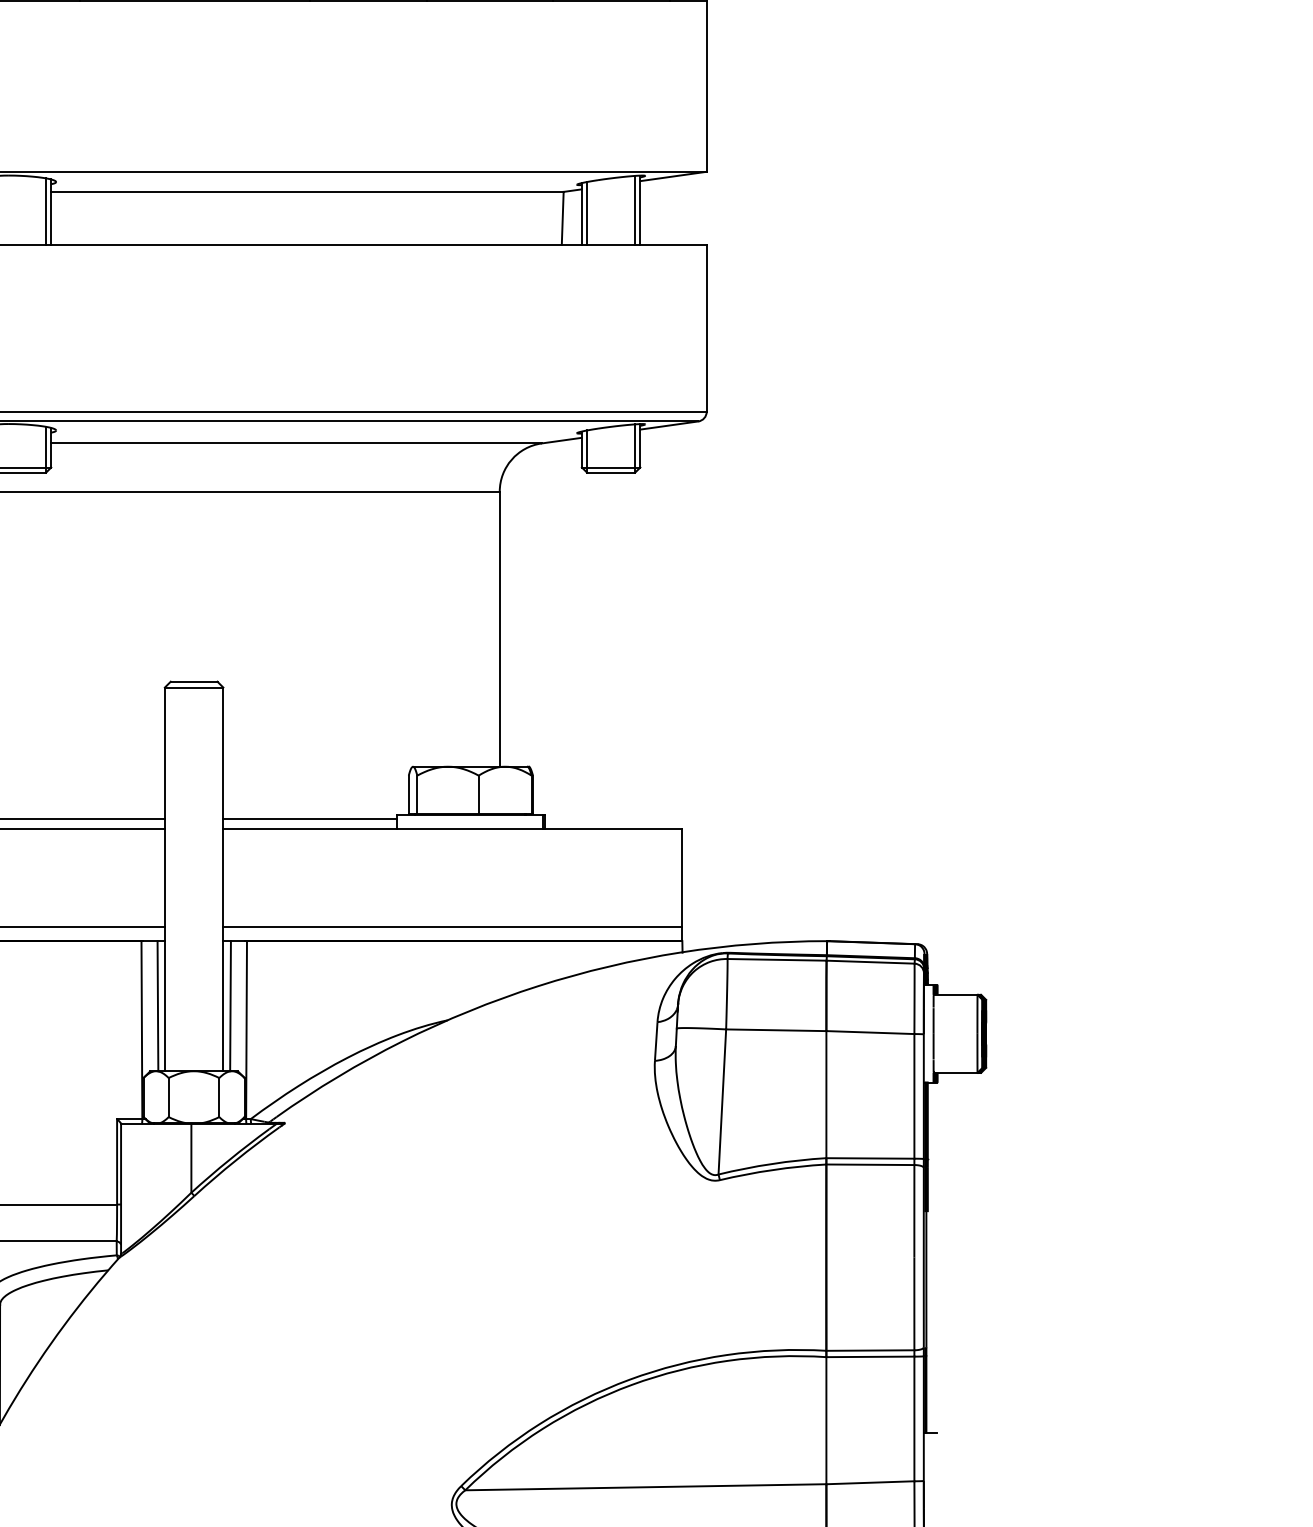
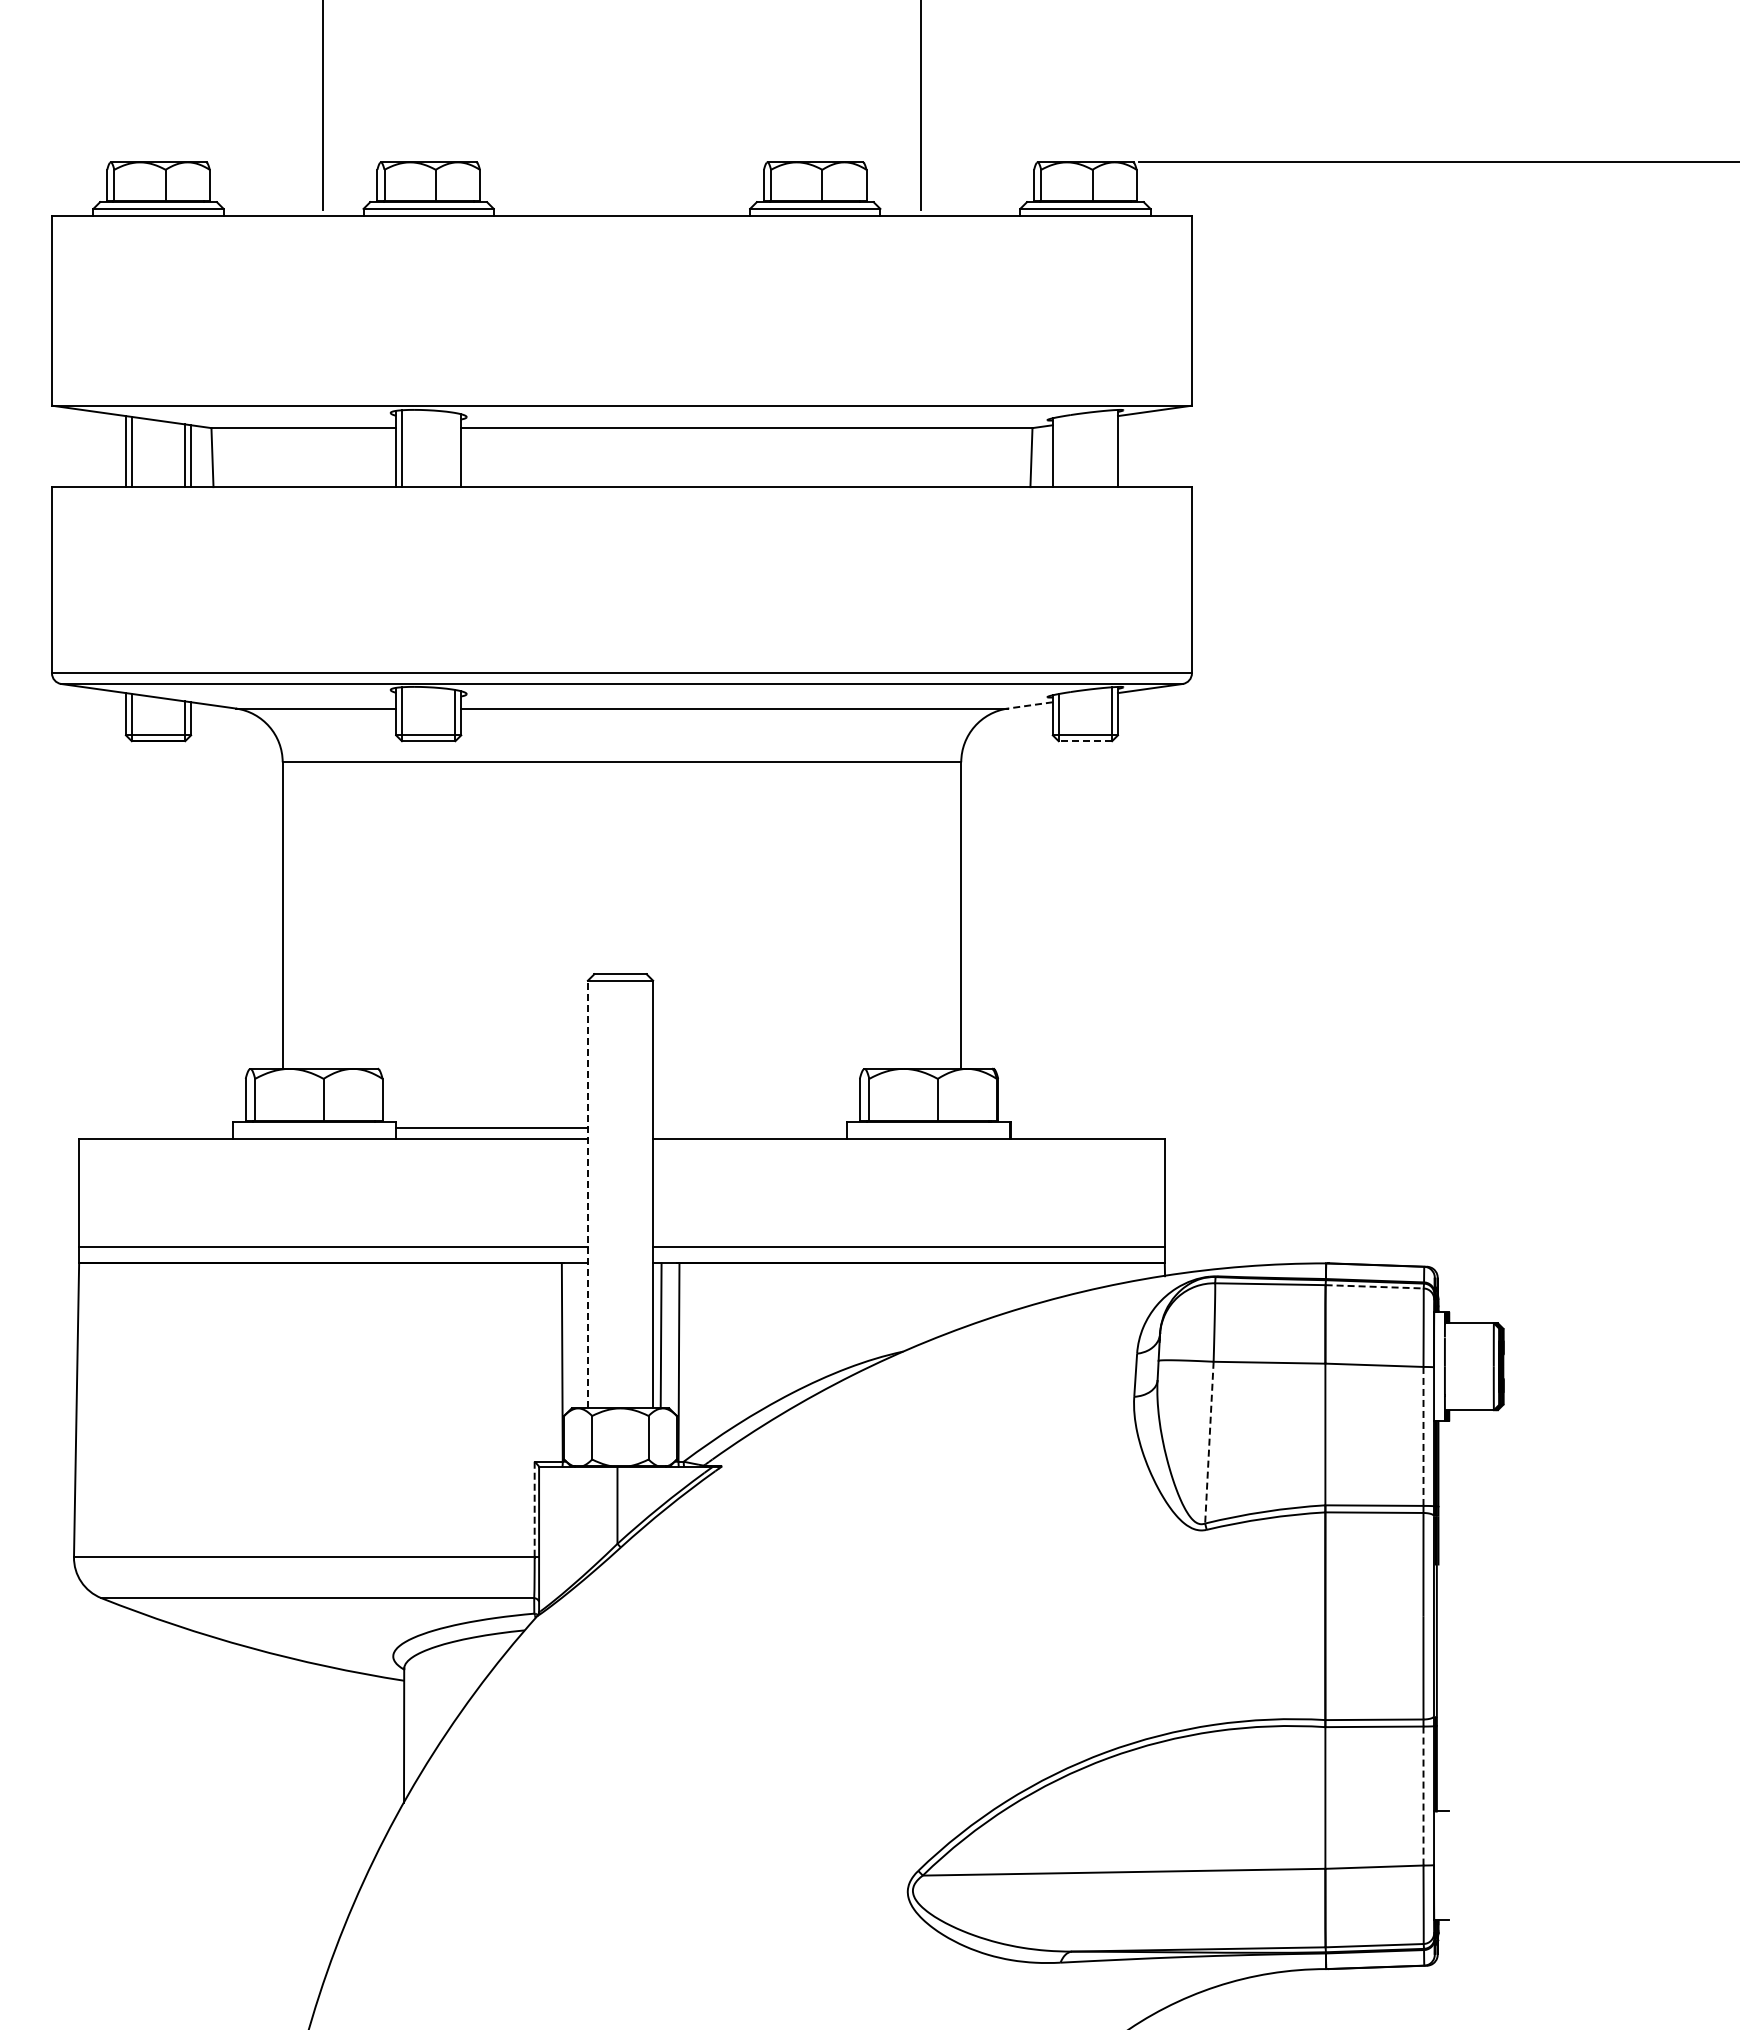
line: (635, 210) -> (1112, 448), removed
line: (46, 211) -> (455, 450), removed
line: (586, 213) -> (1058, 452), removed
line: (561, 440) -> (1030, 705), solid -> dashed
line: (611, 473) -> (1085, 741), solid -> dashed
line: (309, 819) -> (749, 1127), removed
line: (164, 879) -> (587, 1194), solid -> dashed
line: (871, 961) -> (1375, 1286), solid -> dashed
line: (157, 1005) -> (579, 1335), removed
line: (914, 1096) -> (1423, 1436), solid -> dashed
line: (722, 1101) -> (1209, 1442), solid -> dashed
line: (116, 1161) -> (534, 1509), solid -> dashed
line: (914, 1419) -> (1423, 1796), solid -> dashed

